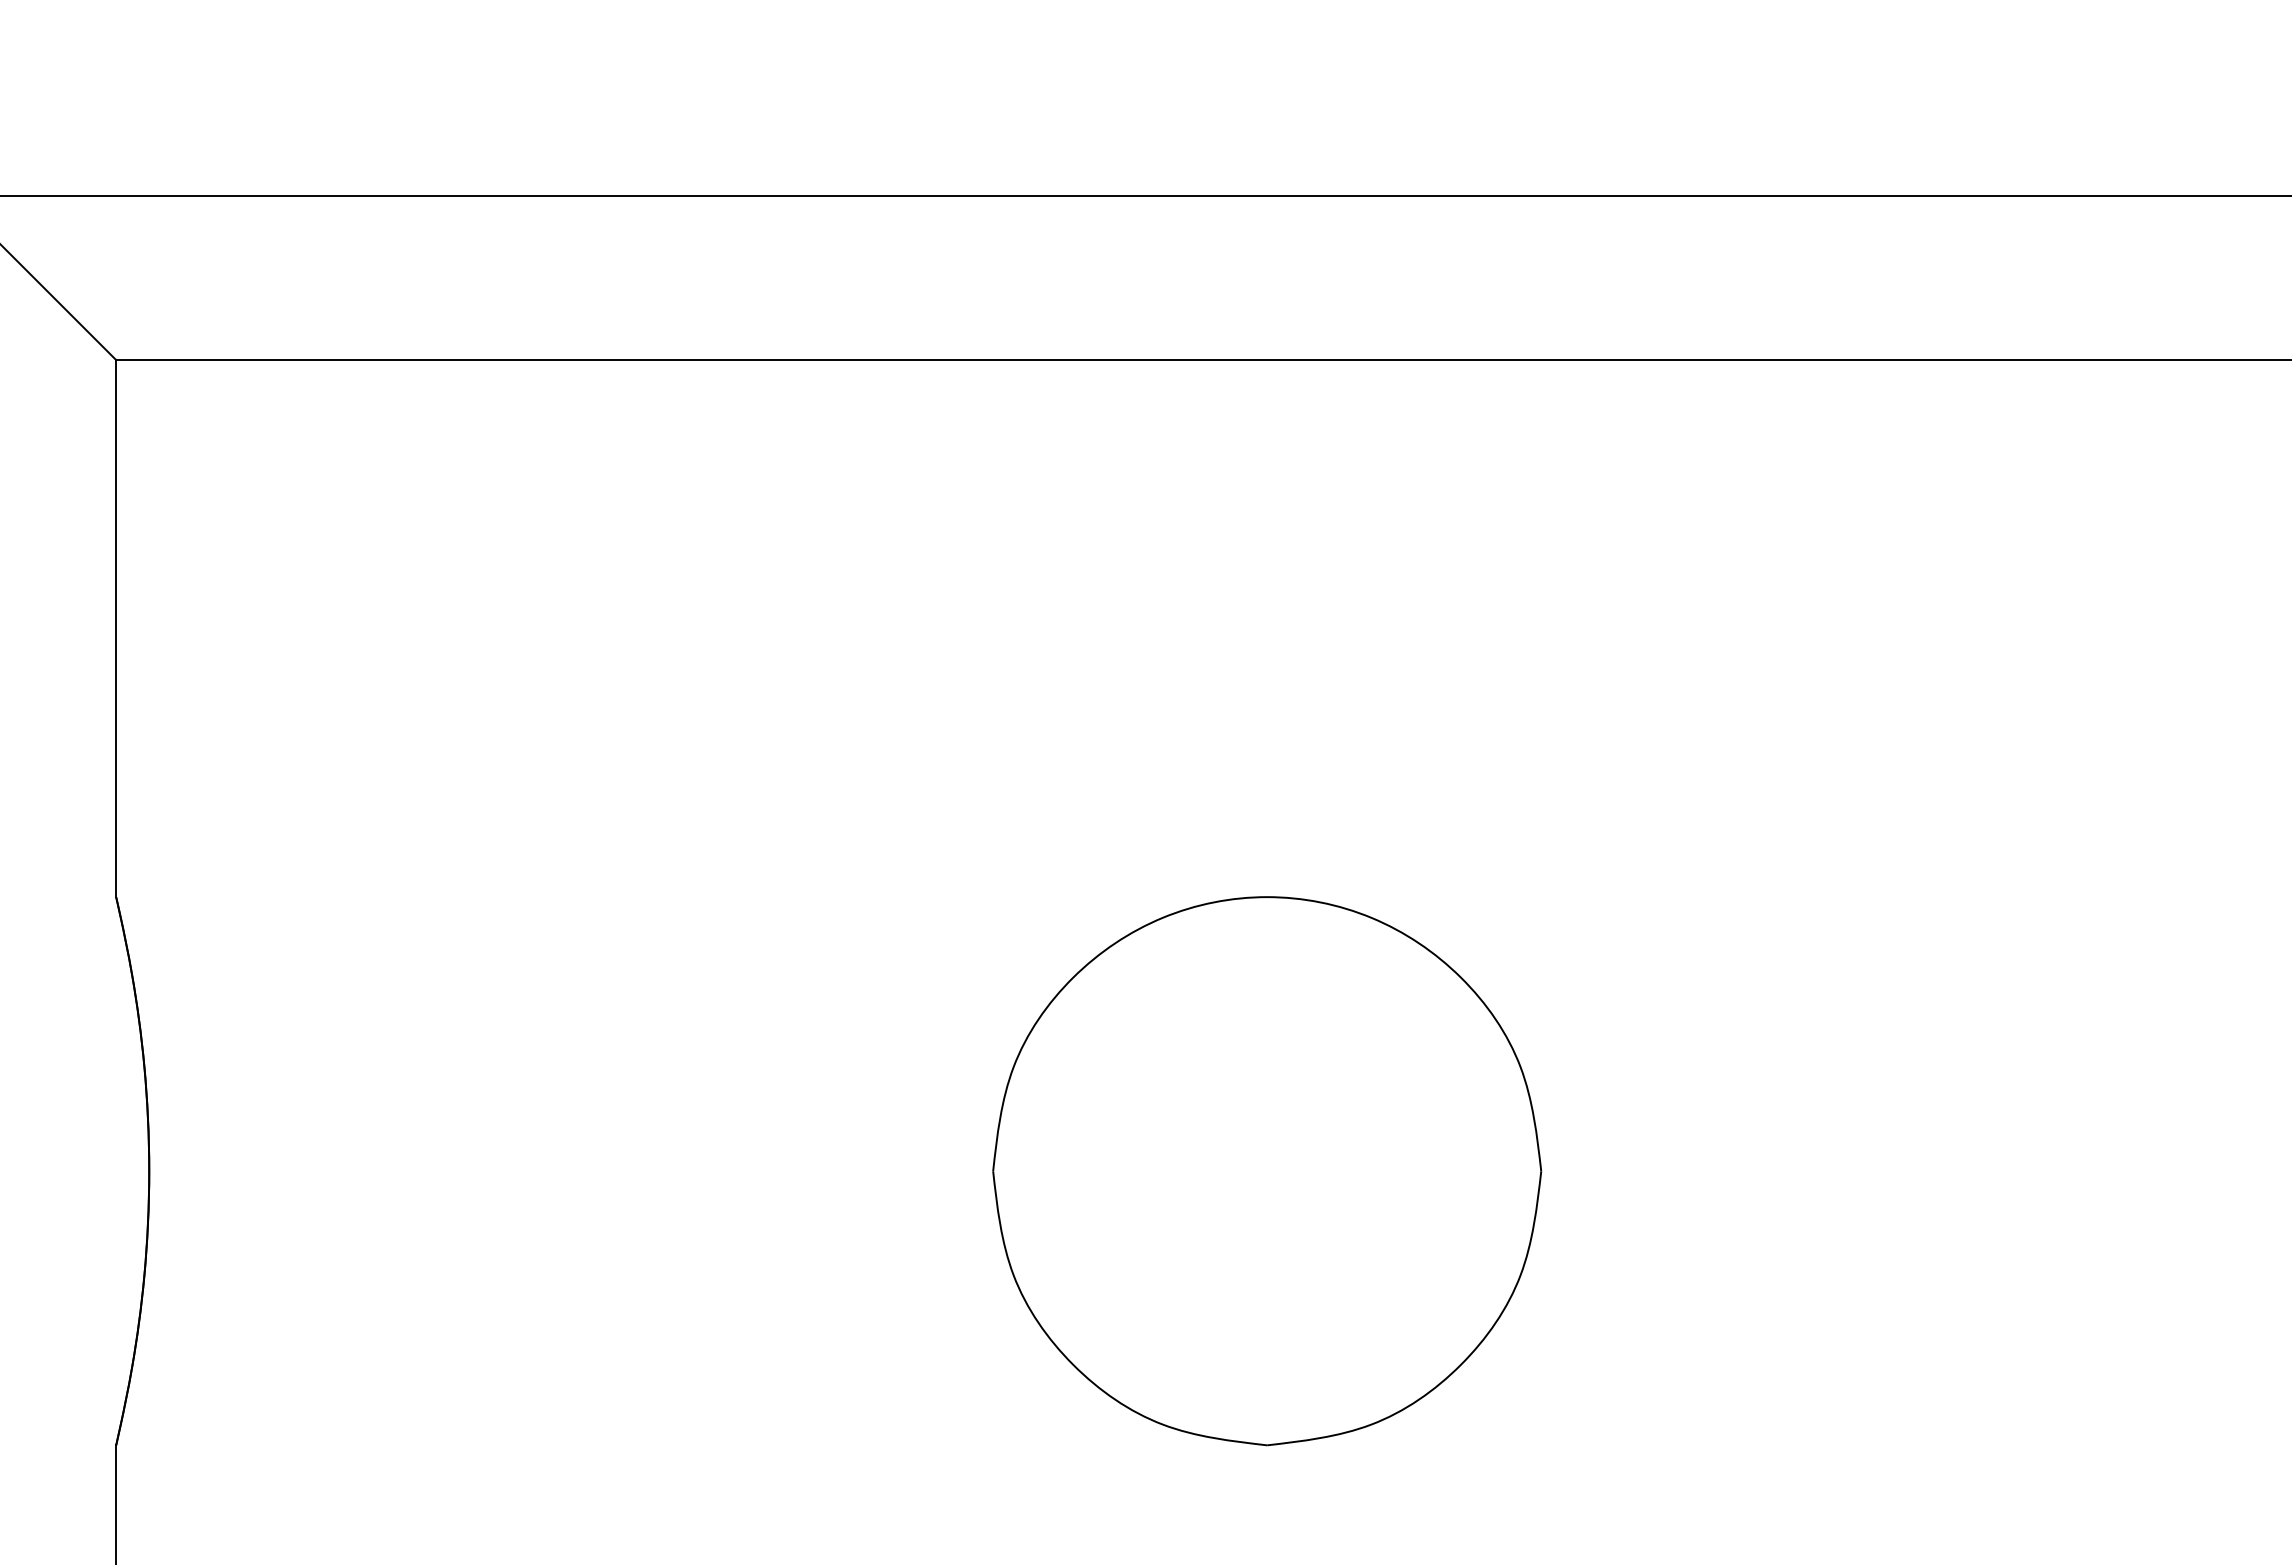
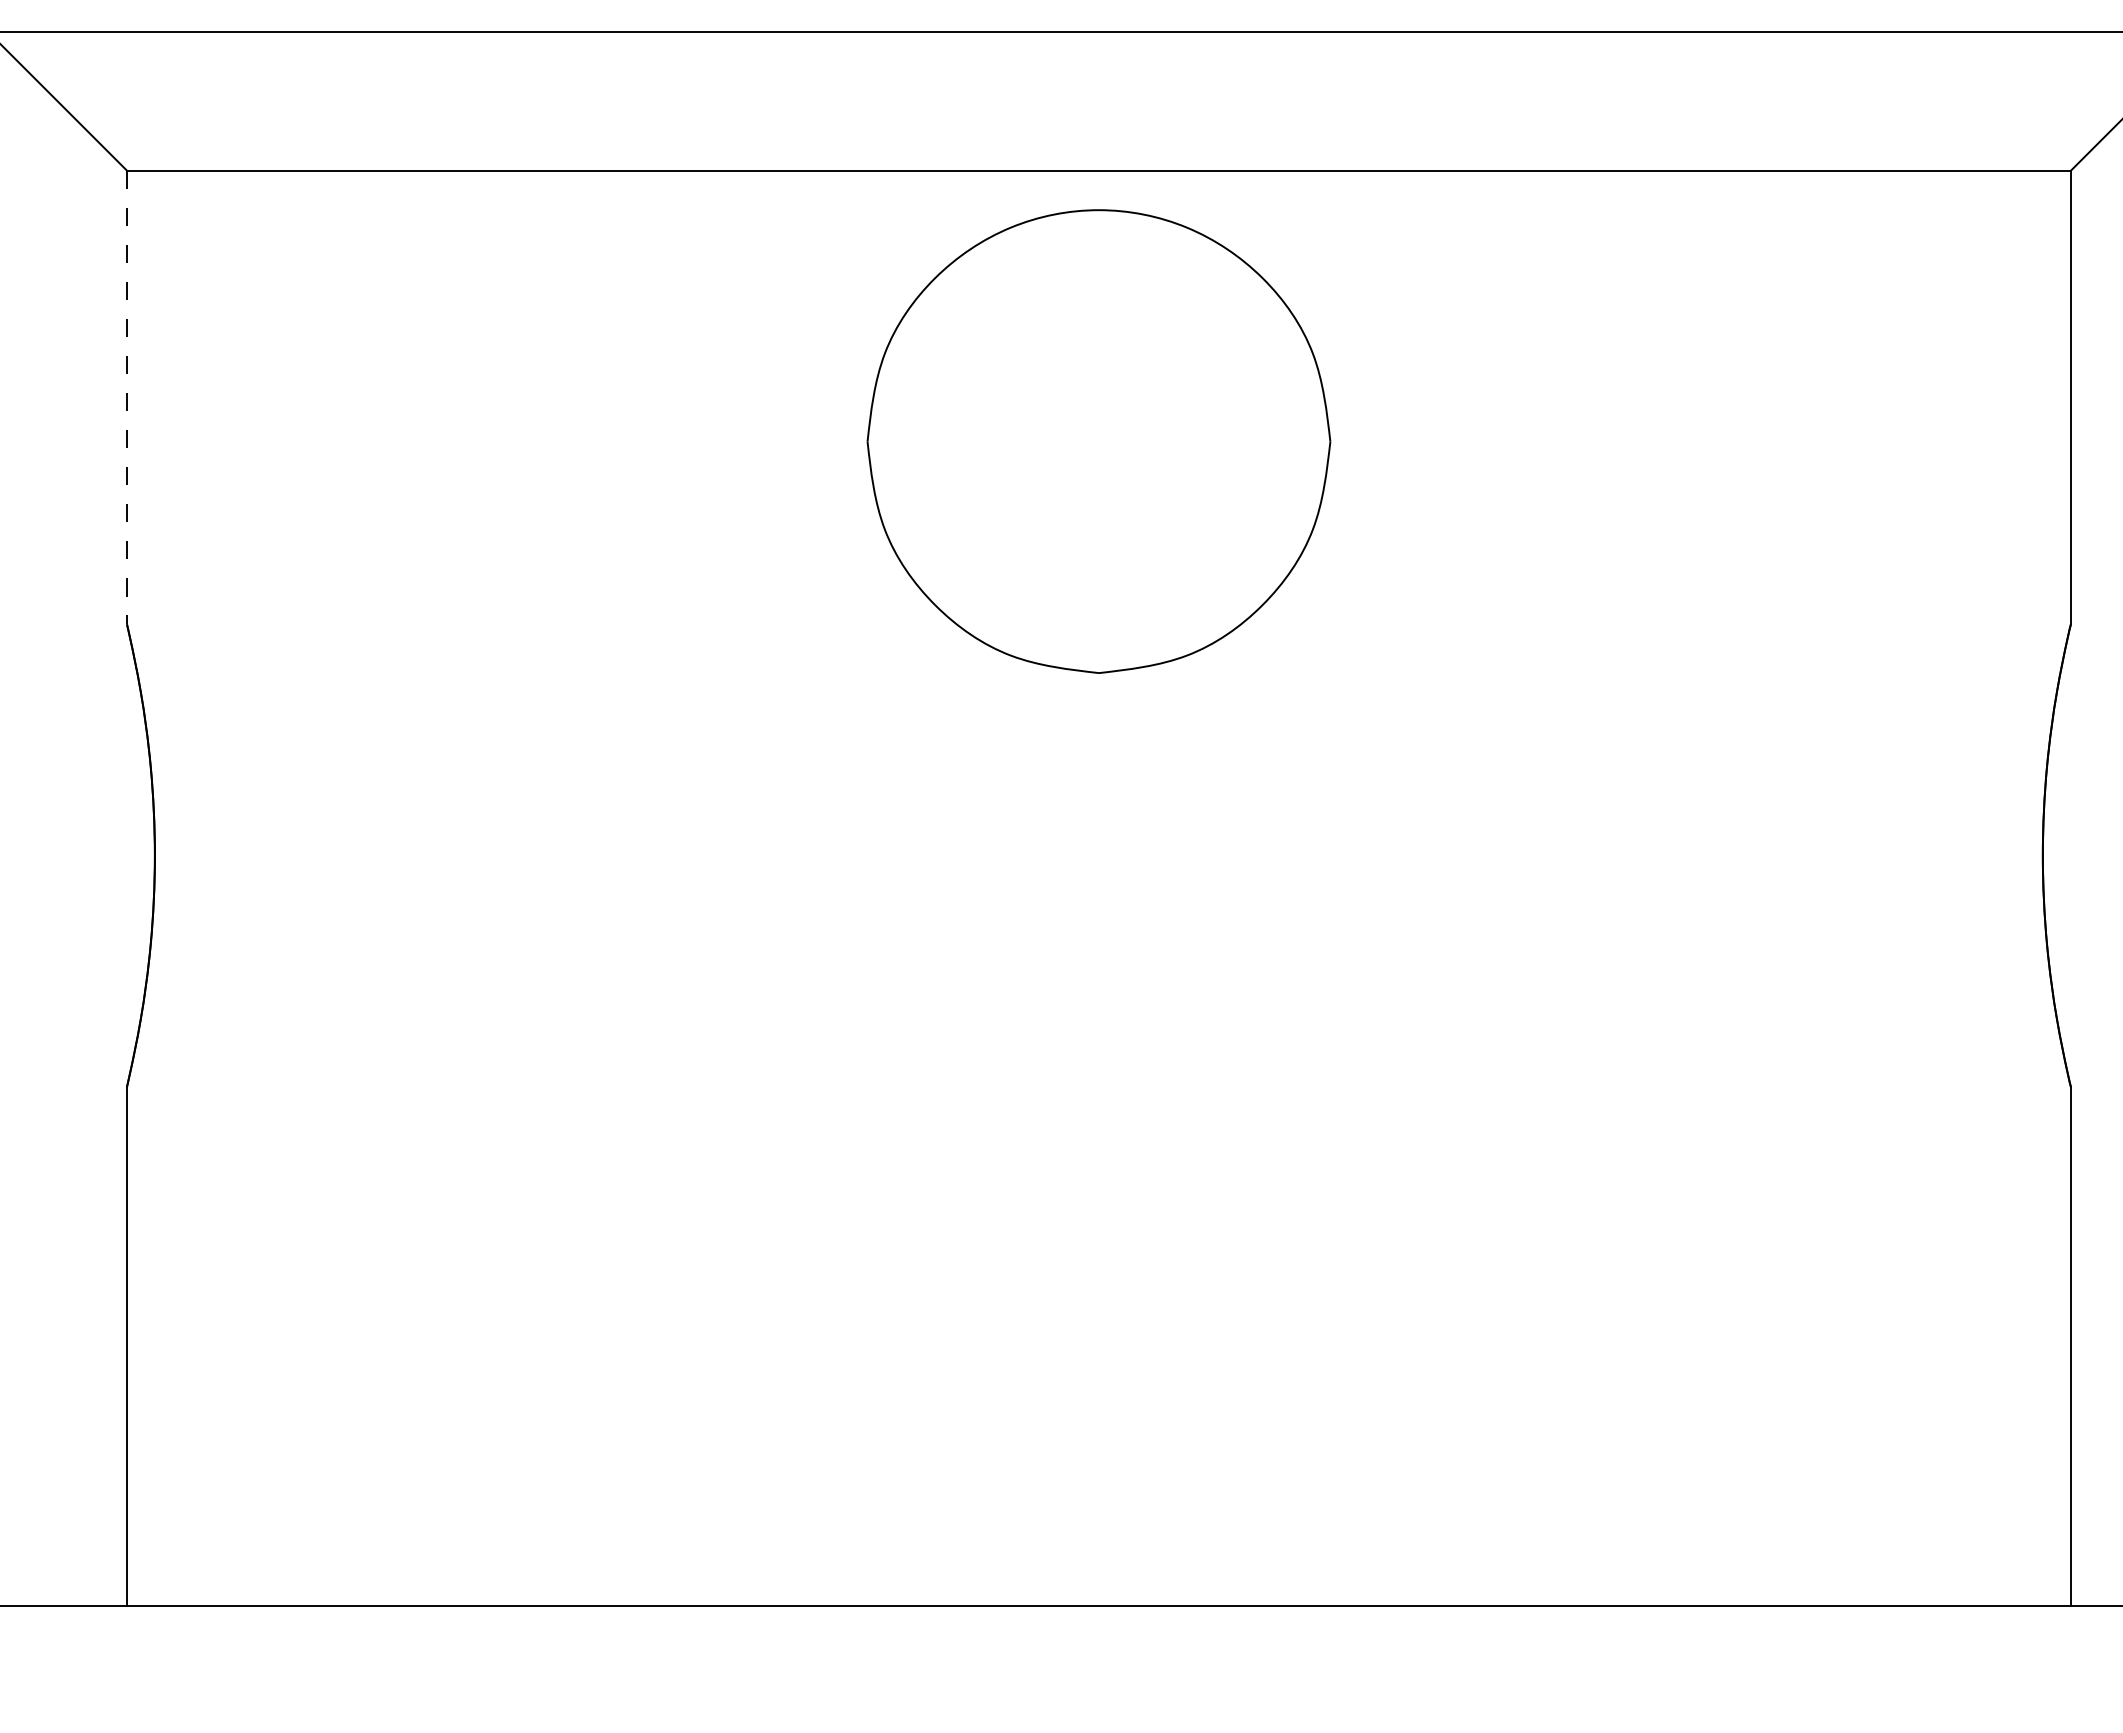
line: (116, 628) -> (127, 397), solid -> dashed
part: (1266, 1171) -> (1098, 441), moved

